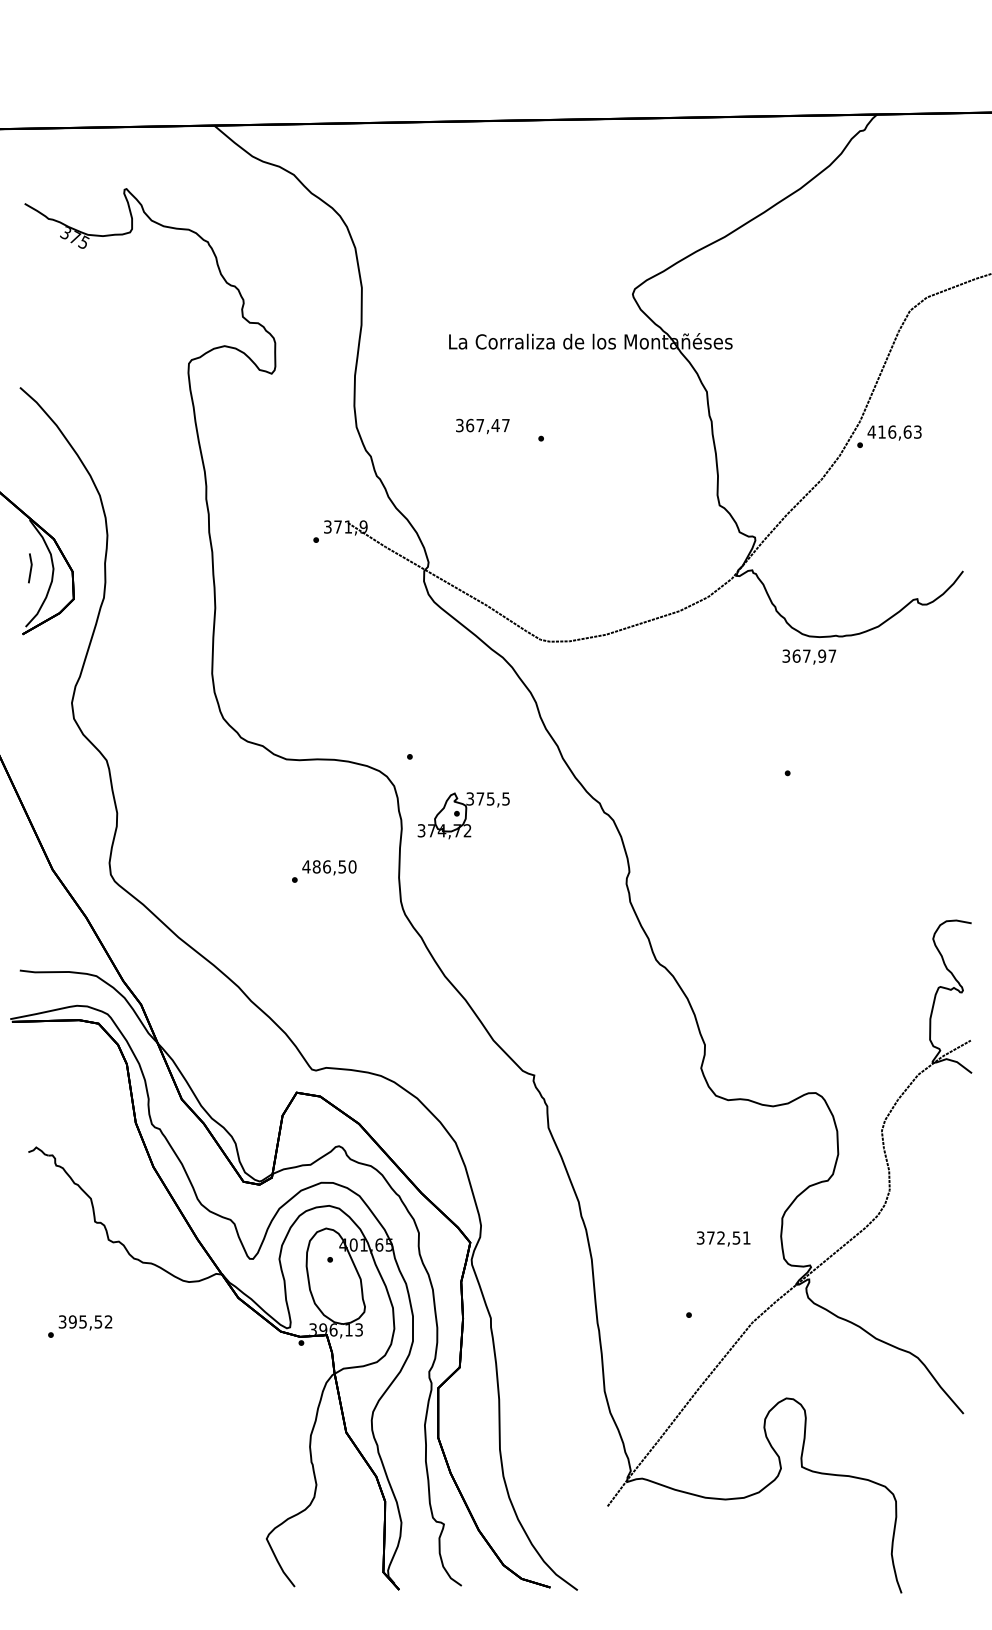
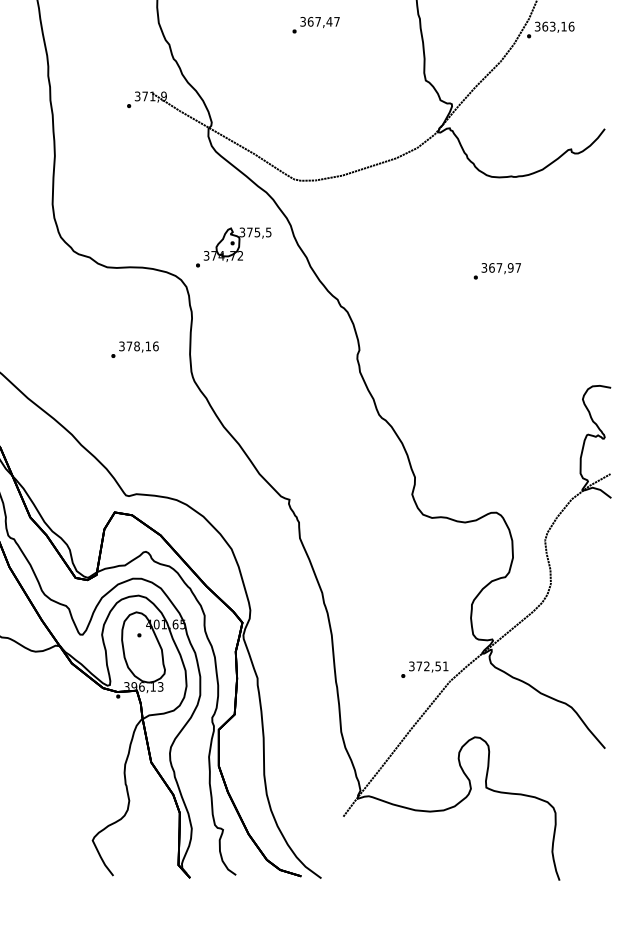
text: (482, 426) -> (319, 22), moved
text: (894, 431) -> (554, 26), 416,63 -> 363,16
text: (809, 656) -> (501, 268), moved
part: (463, 815) -> (237, 244), moved
text: (329, 866) -> (138, 346), 486,50 -> 378,16
text: (723, 1238) -> (428, 666), moved

